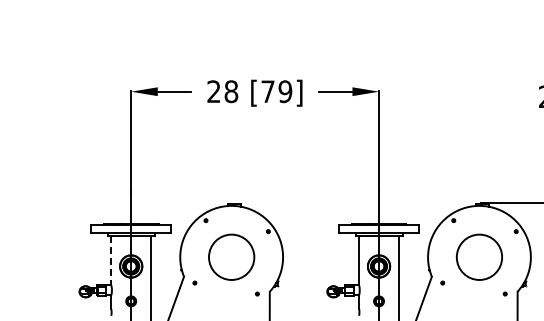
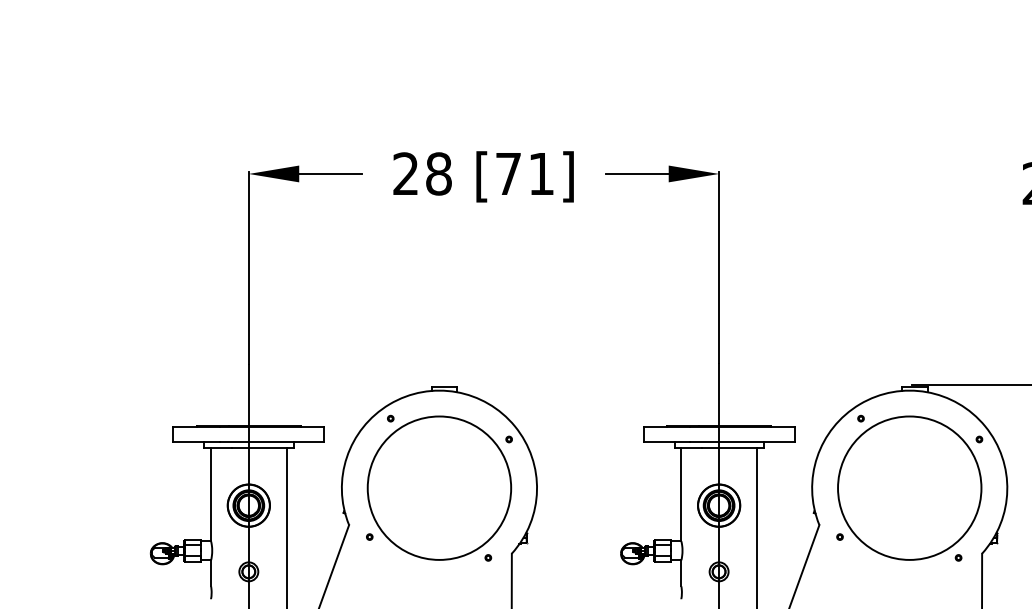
text: (285, 91) -> (541, 173), [79] -> [71]
circle: (231, 257) -> (439, 488), size x1.67
circle: (479, 257) -> (909, 488), size x1.67
line: (111, 260) -> (211, 494), dashed -> solid

